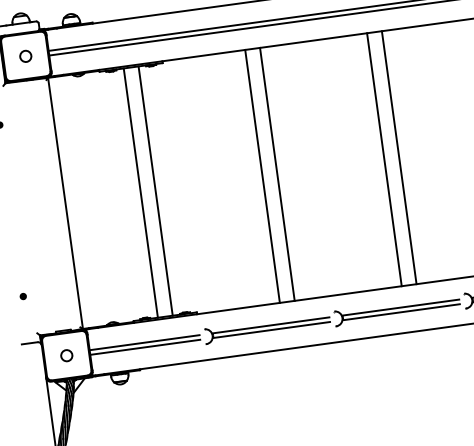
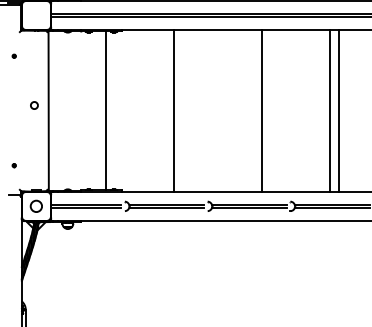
circle: (25, 56) -> (34, 105), moved
line: (385, 158) -> (252, 110), removed
line: (276, 173) -> (183, 110), removed
line: (140, 192) -> (96, 110), removed
circle: (66, 355) -> (36, 206), size x1.6

